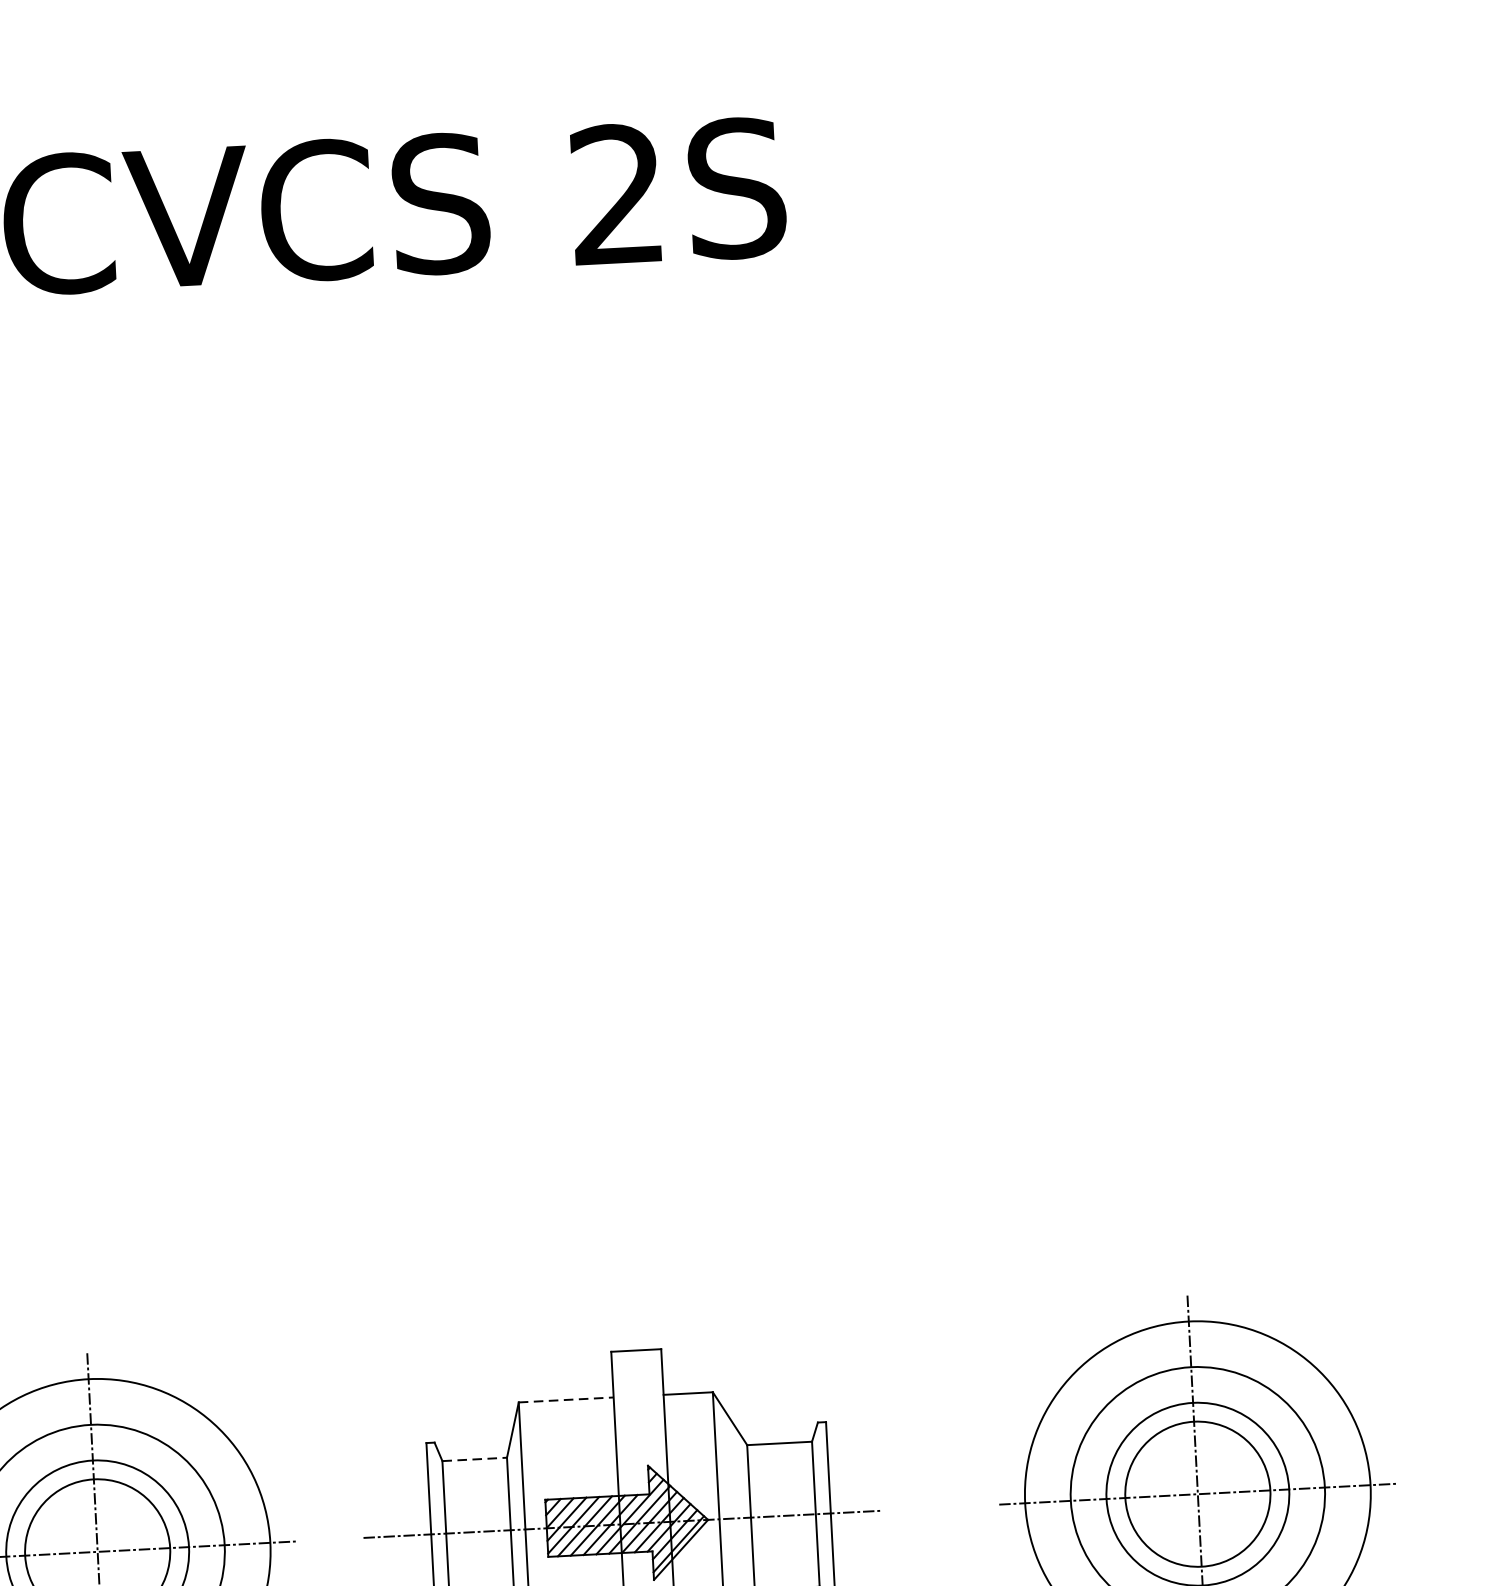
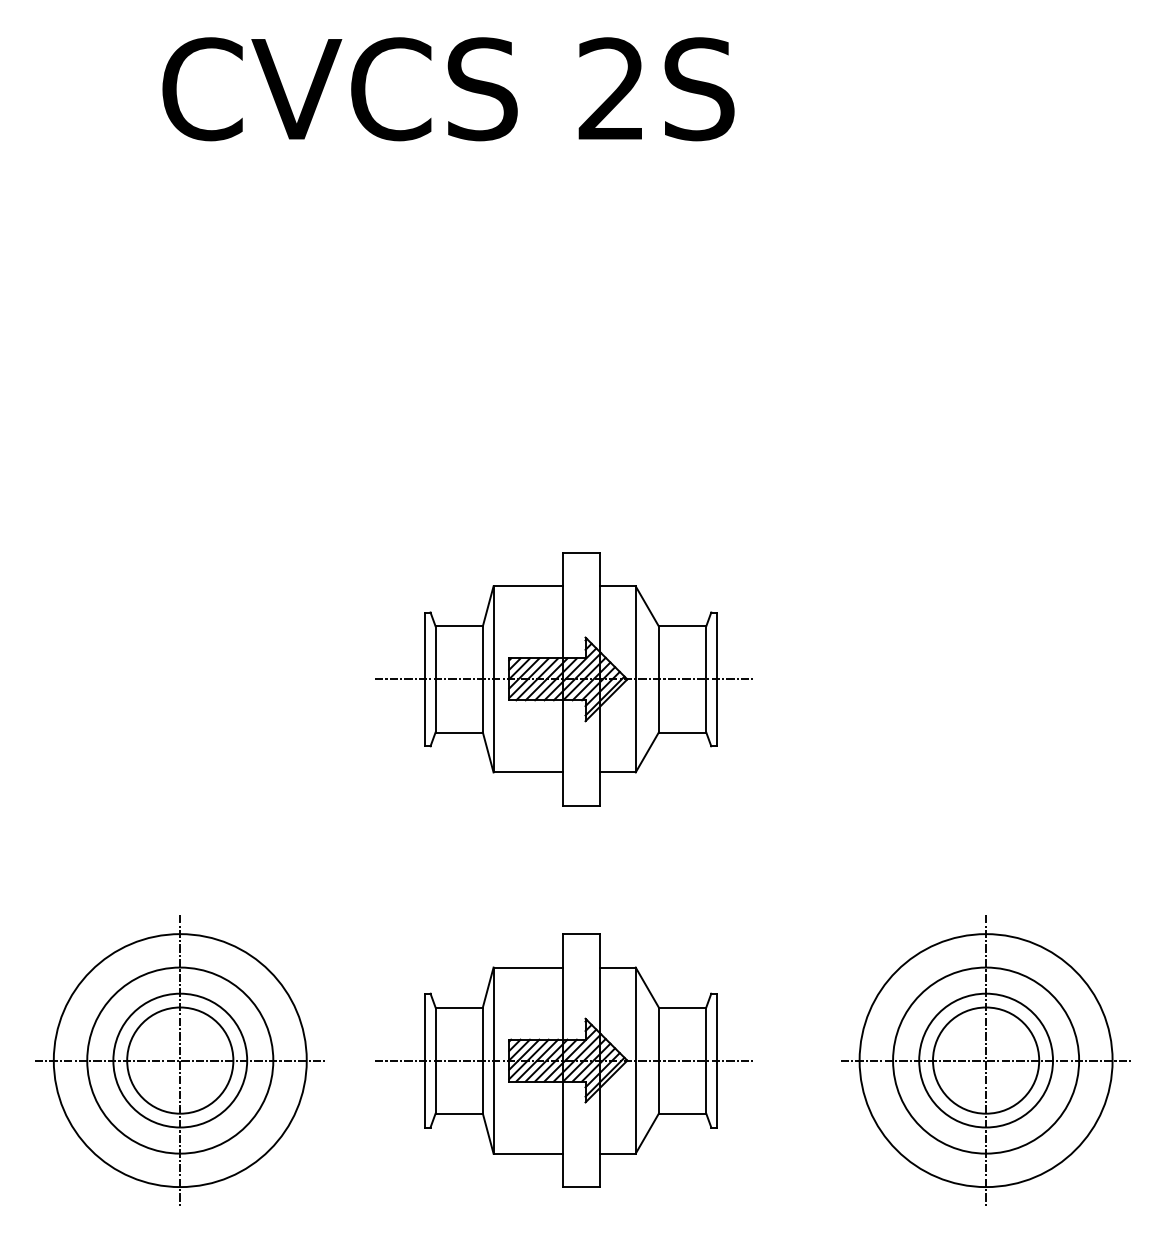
part: (593, 1004) -> (563, 679), added
line: (566, 1399) -> (528, 967), dashed -> solid
line: (475, 1459) -> (459, 1007), dashed -> solid

